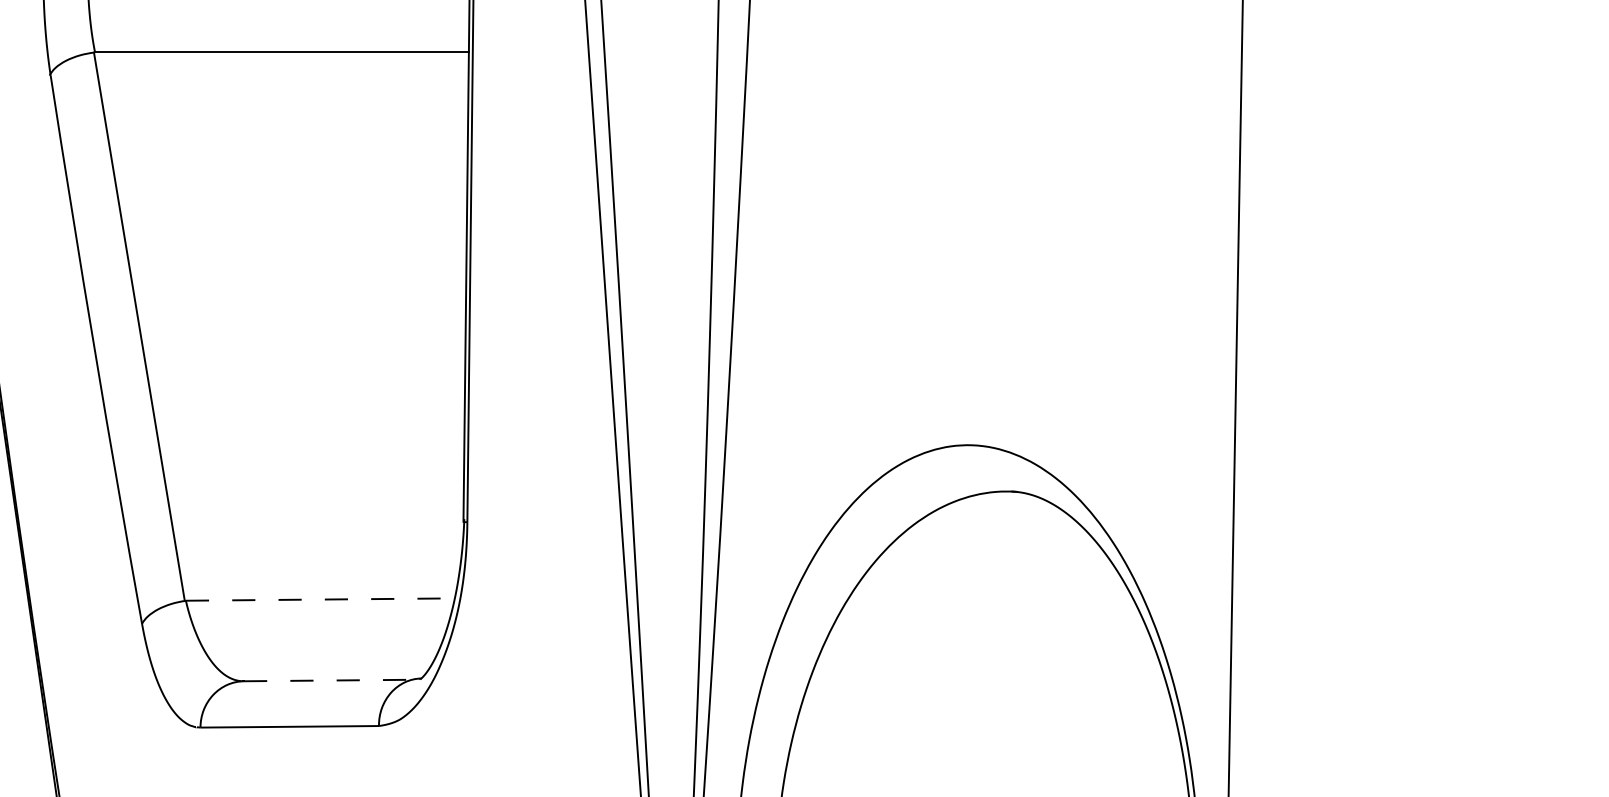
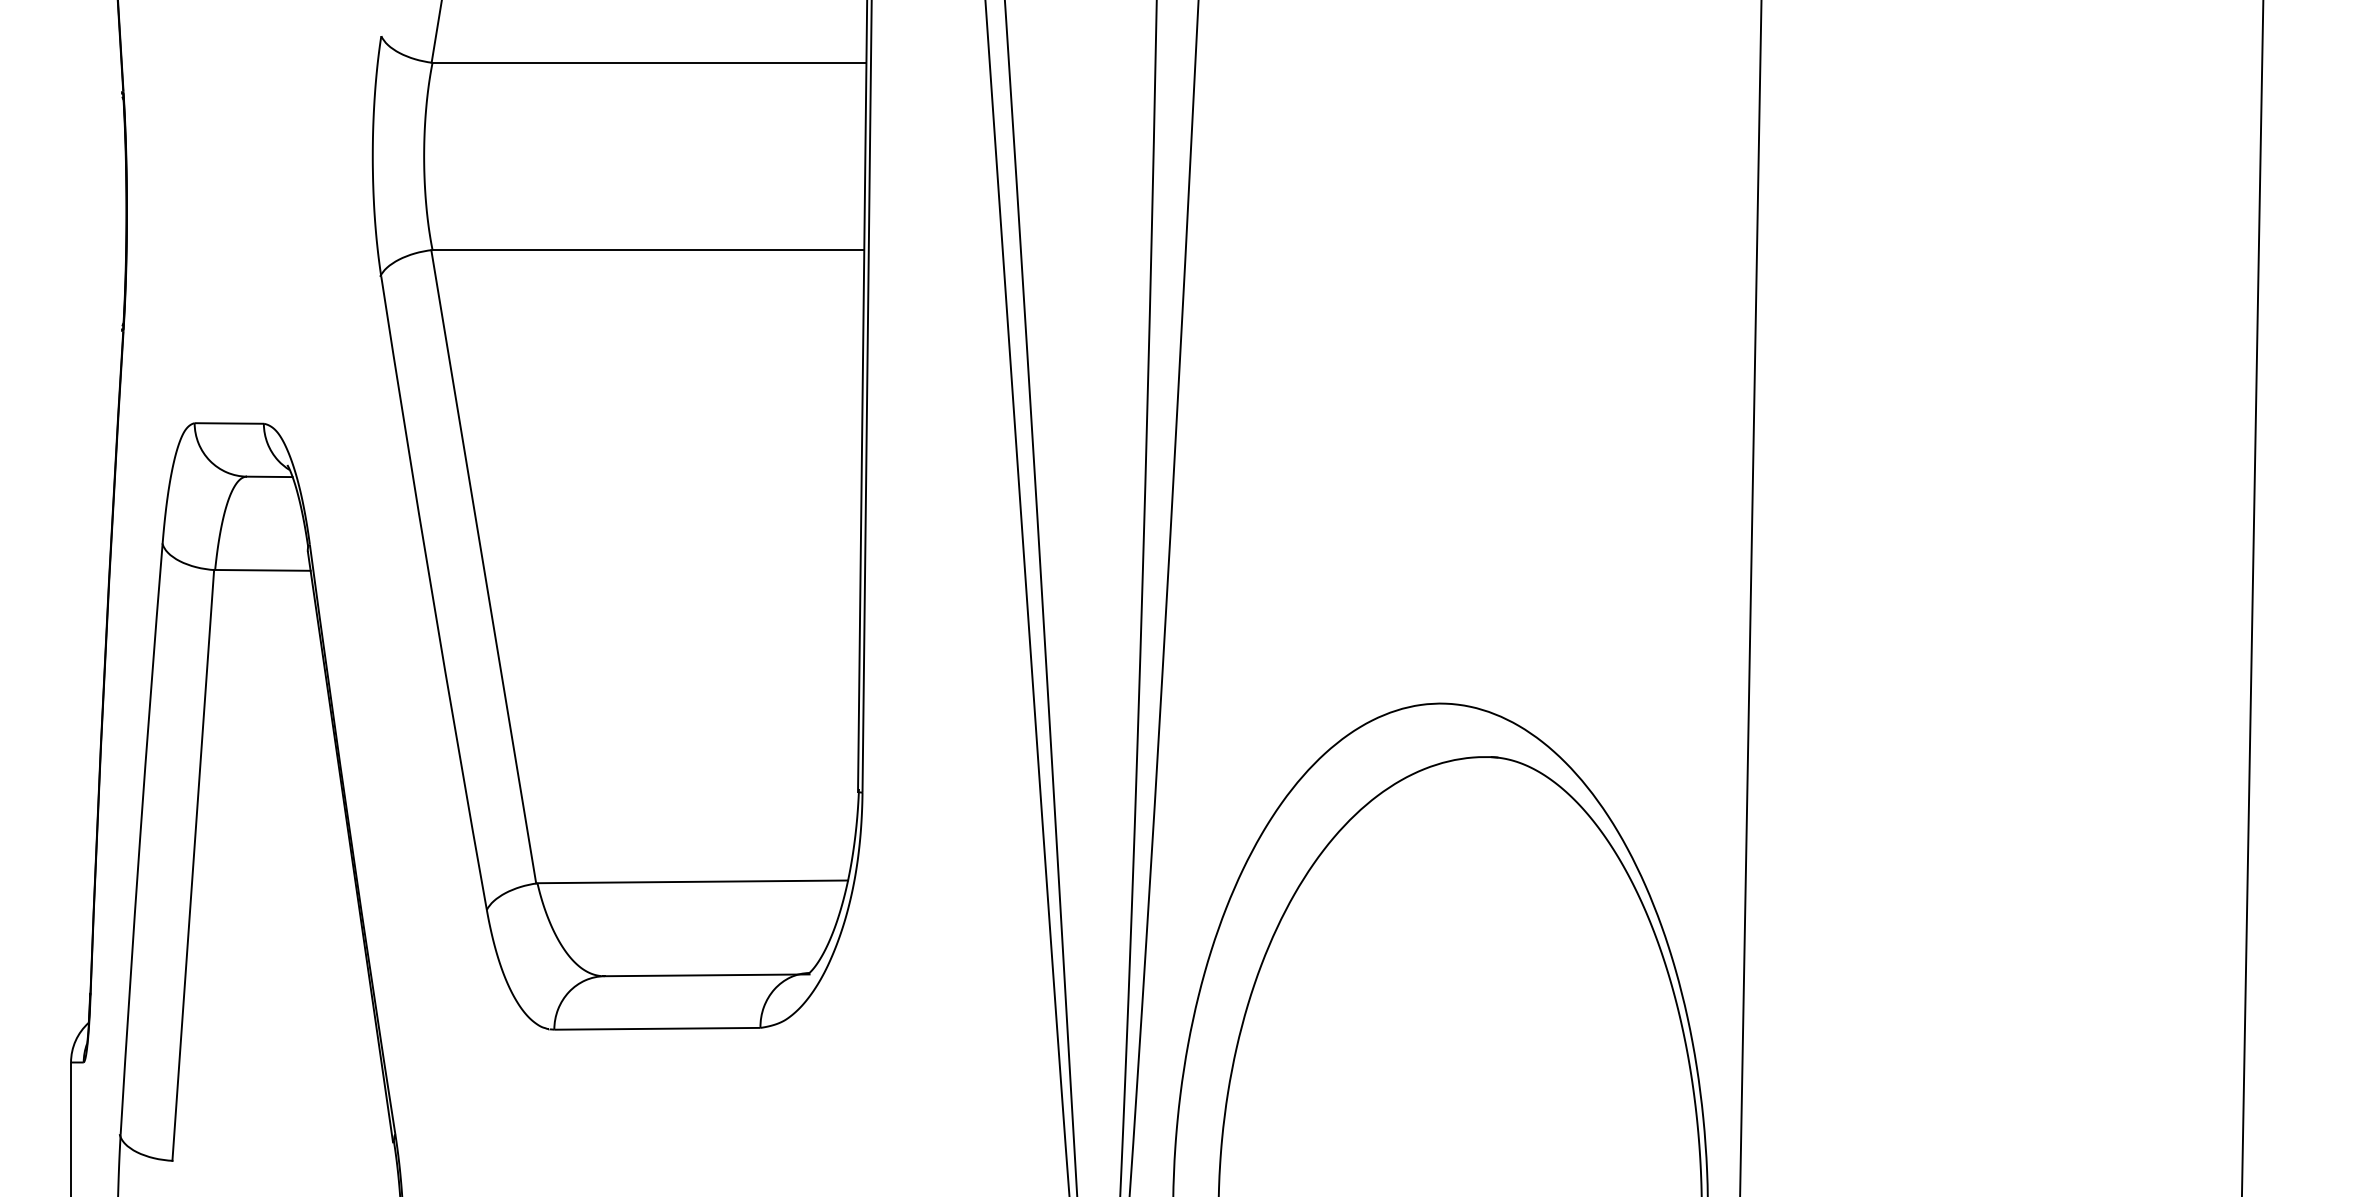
line: (321, 599) -> (693, 881), dashed -> solid
line: (333, 680) -> (707, 975), dashed -> solid

